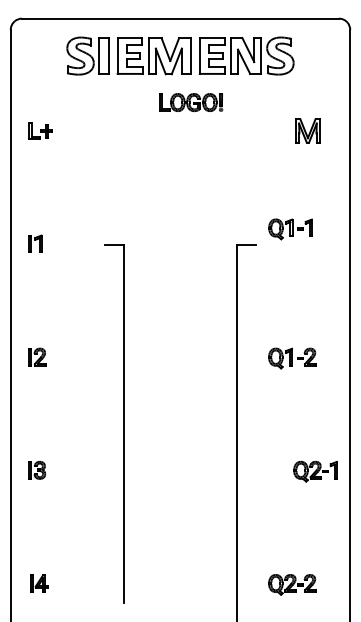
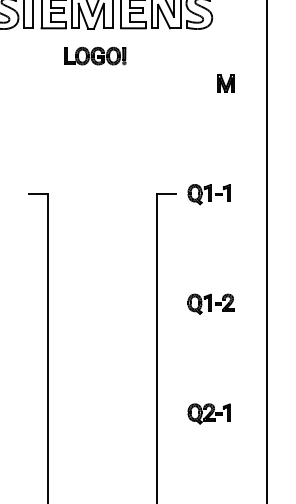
part: (191, 102) -> (95, 56), moved
part: (307, 130) -> (225, 83), size x0.71
part: (290, 229) -> (209, 194), moved
part: (315, 471) -> (209, 413), moved

